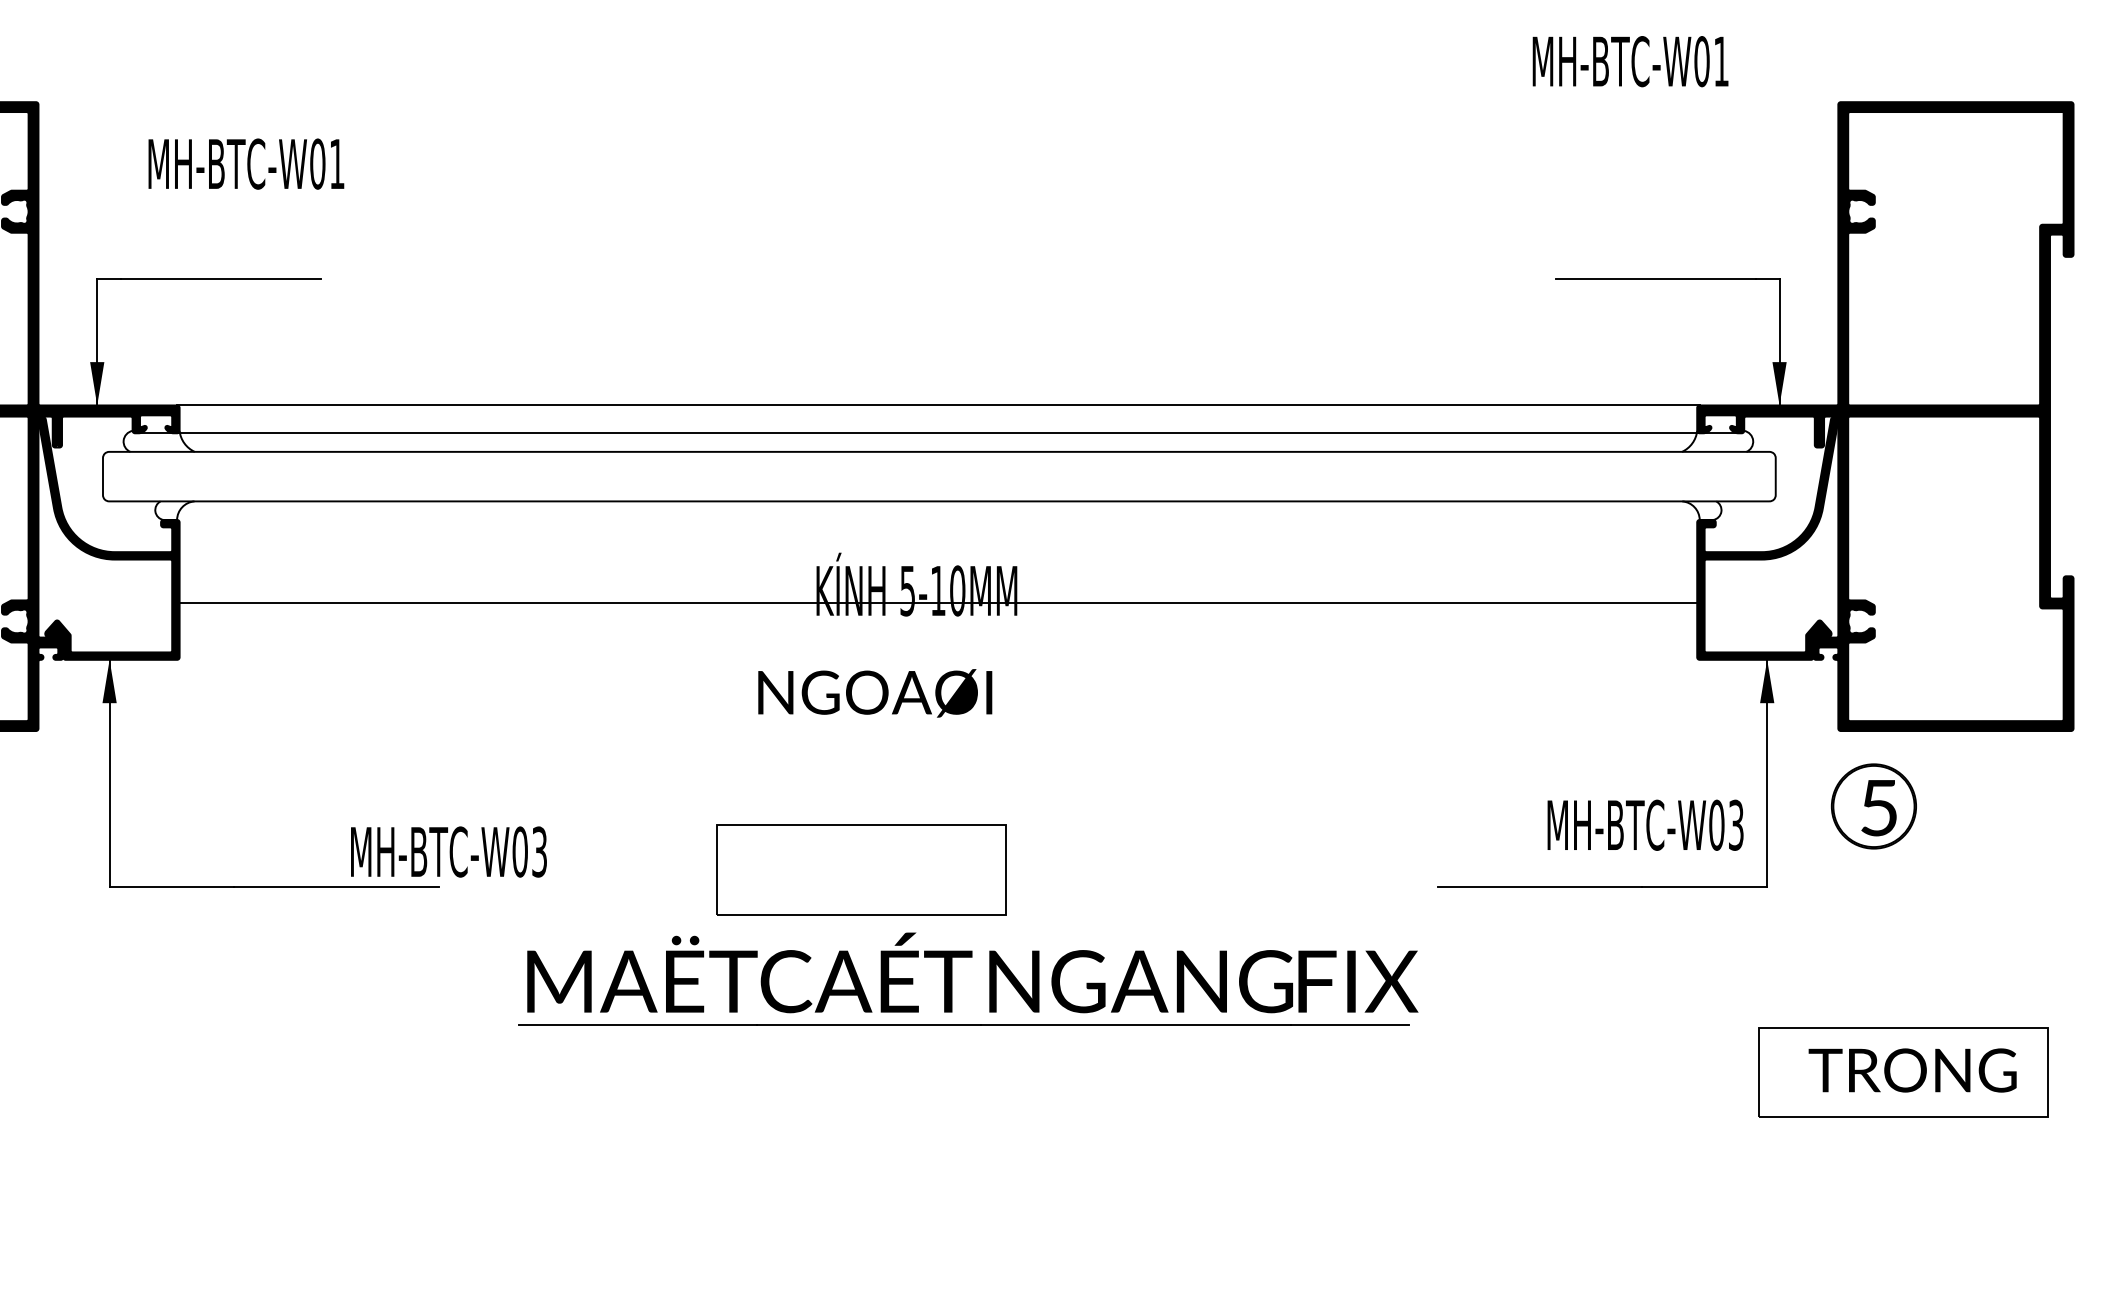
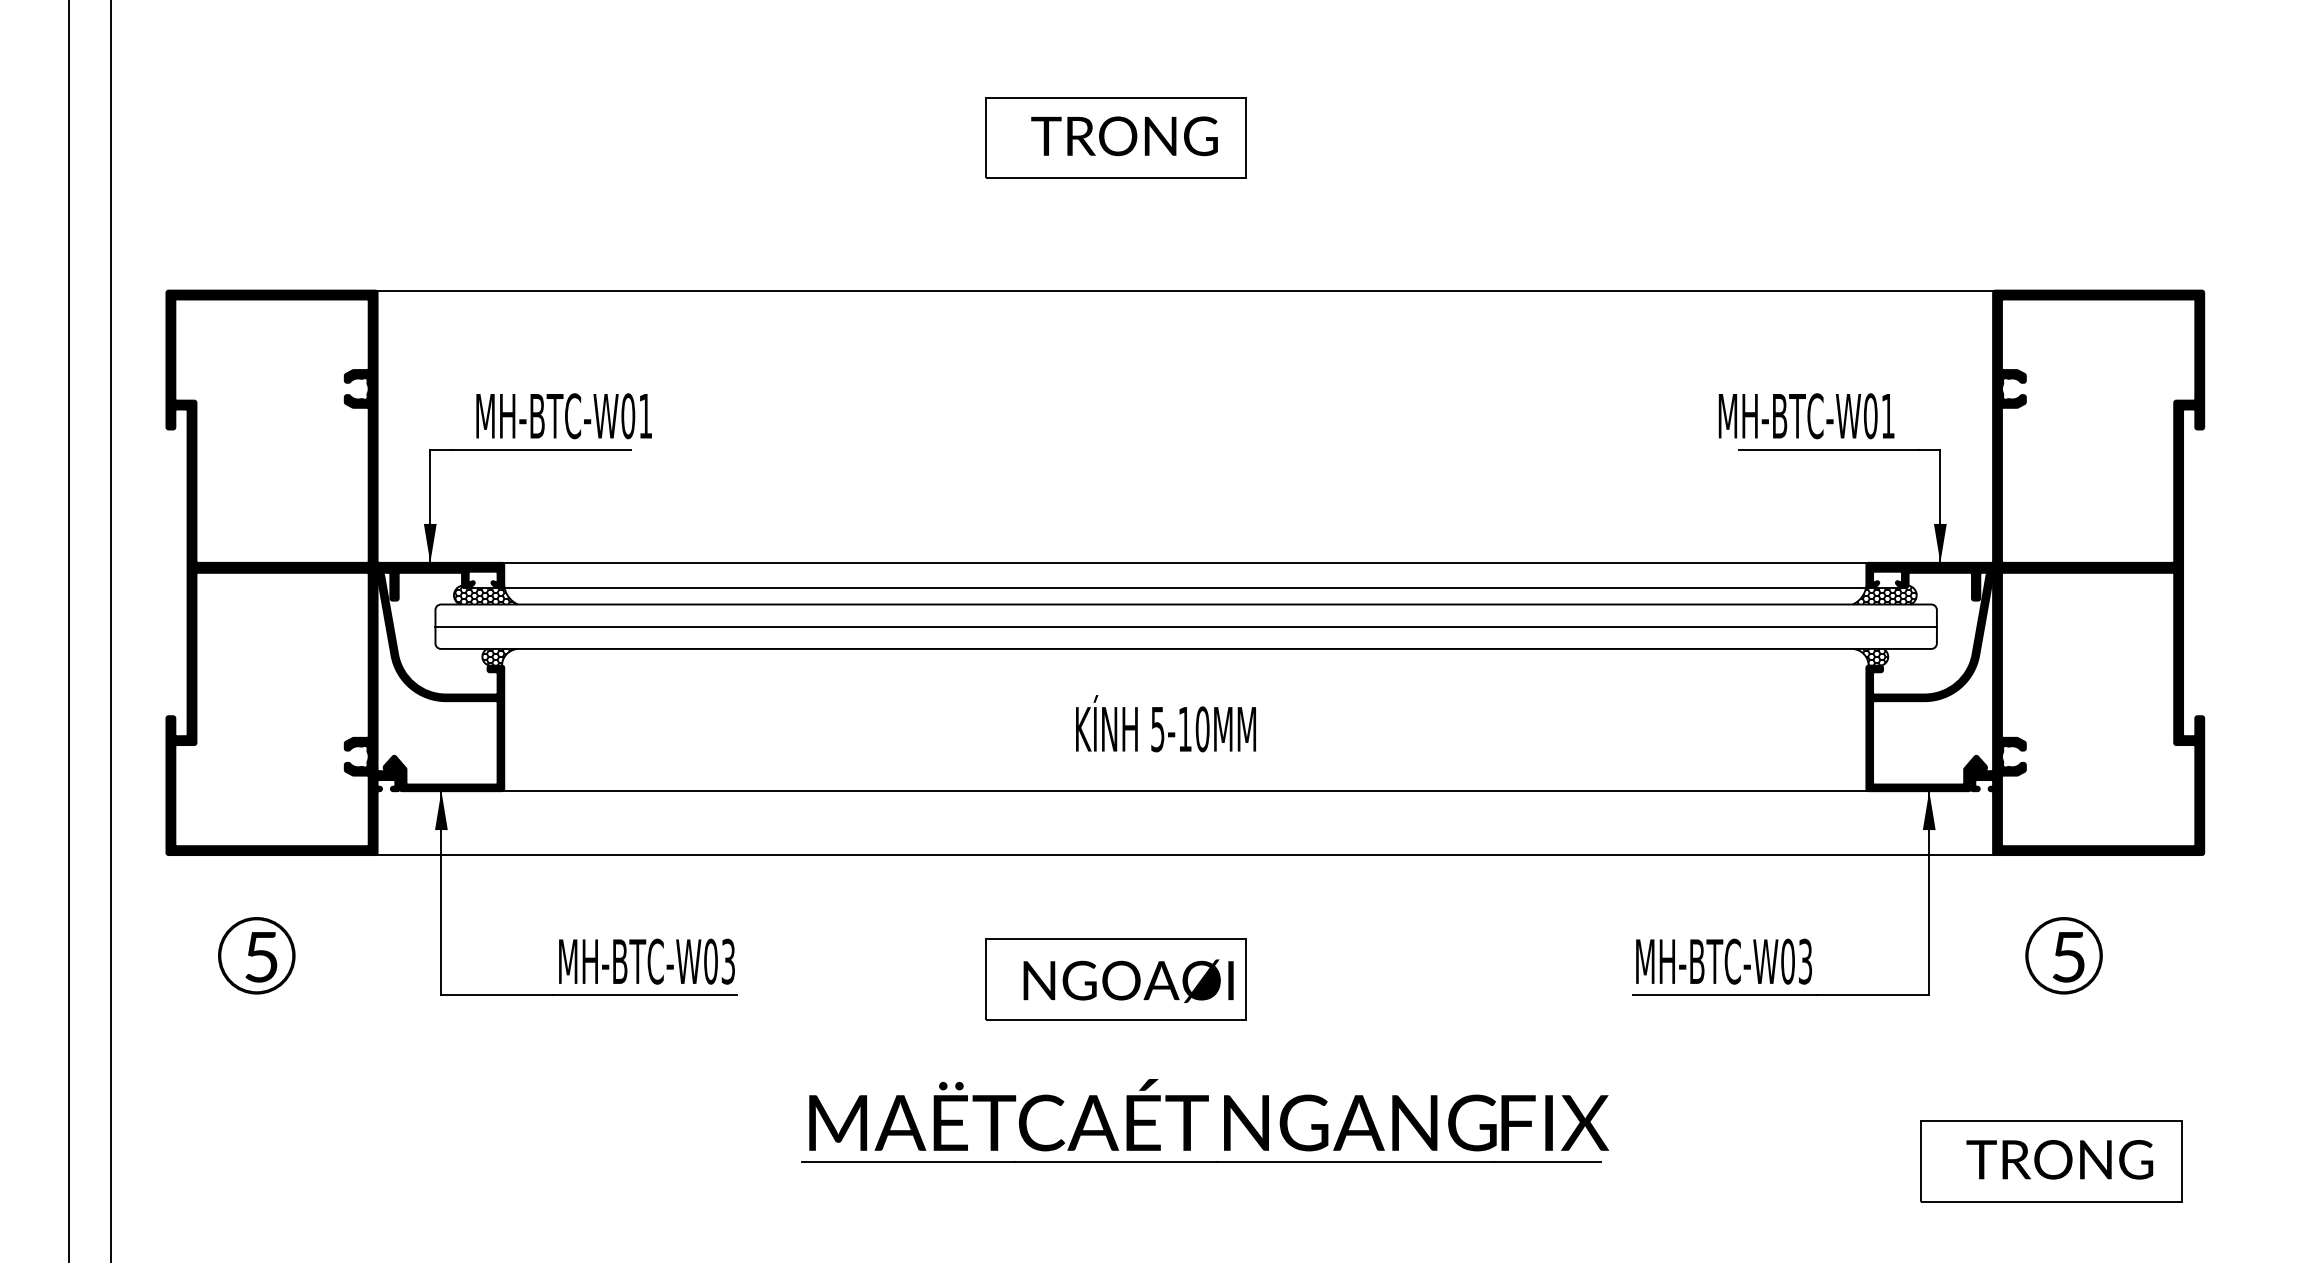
text: (1630, 61) -> (1806, 416), moved
line: (938, 102) -> (1185, 290), added
text: (245, 164) -> (563, 416), moved
hatch: (157, 440) -> (484, 594), added
hatch: (1719, 441) -> (1886, 595), added
line: (938, 476) -> (1185, 626), added
hatch: (173, 509) -> (498, 656), added
hatch: (1703, 509) -> (1872, 656), added
line: (938, 603) -> (1185, 791), moved
text: (875, 692) -> (1128, 980), moved
line: (938, 731) -> (1185, 855), added
part: (1873, 806) -> (2063, 955), moved
text: (1644, 825) -> (1723, 961), moved
text: (448, 851) -> (646, 961), moved
part: (951, 978) -> (1190, 1120), moved

